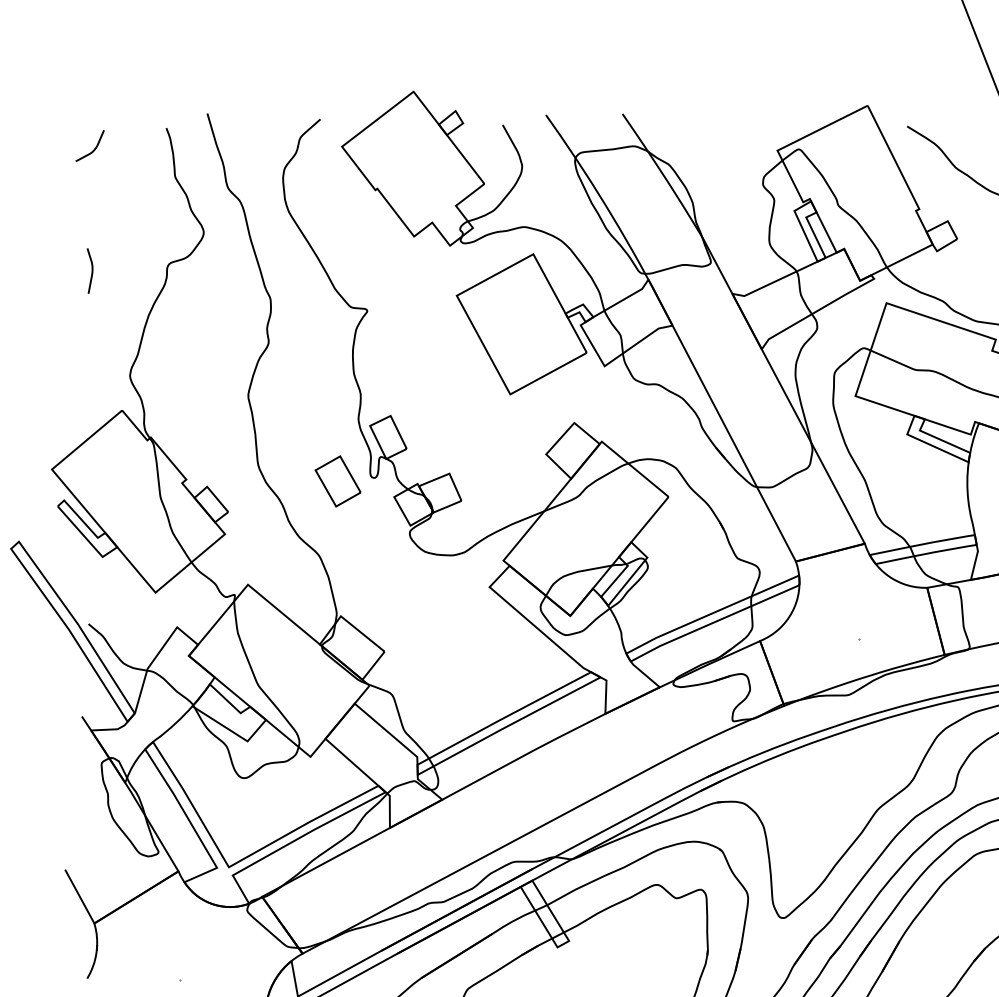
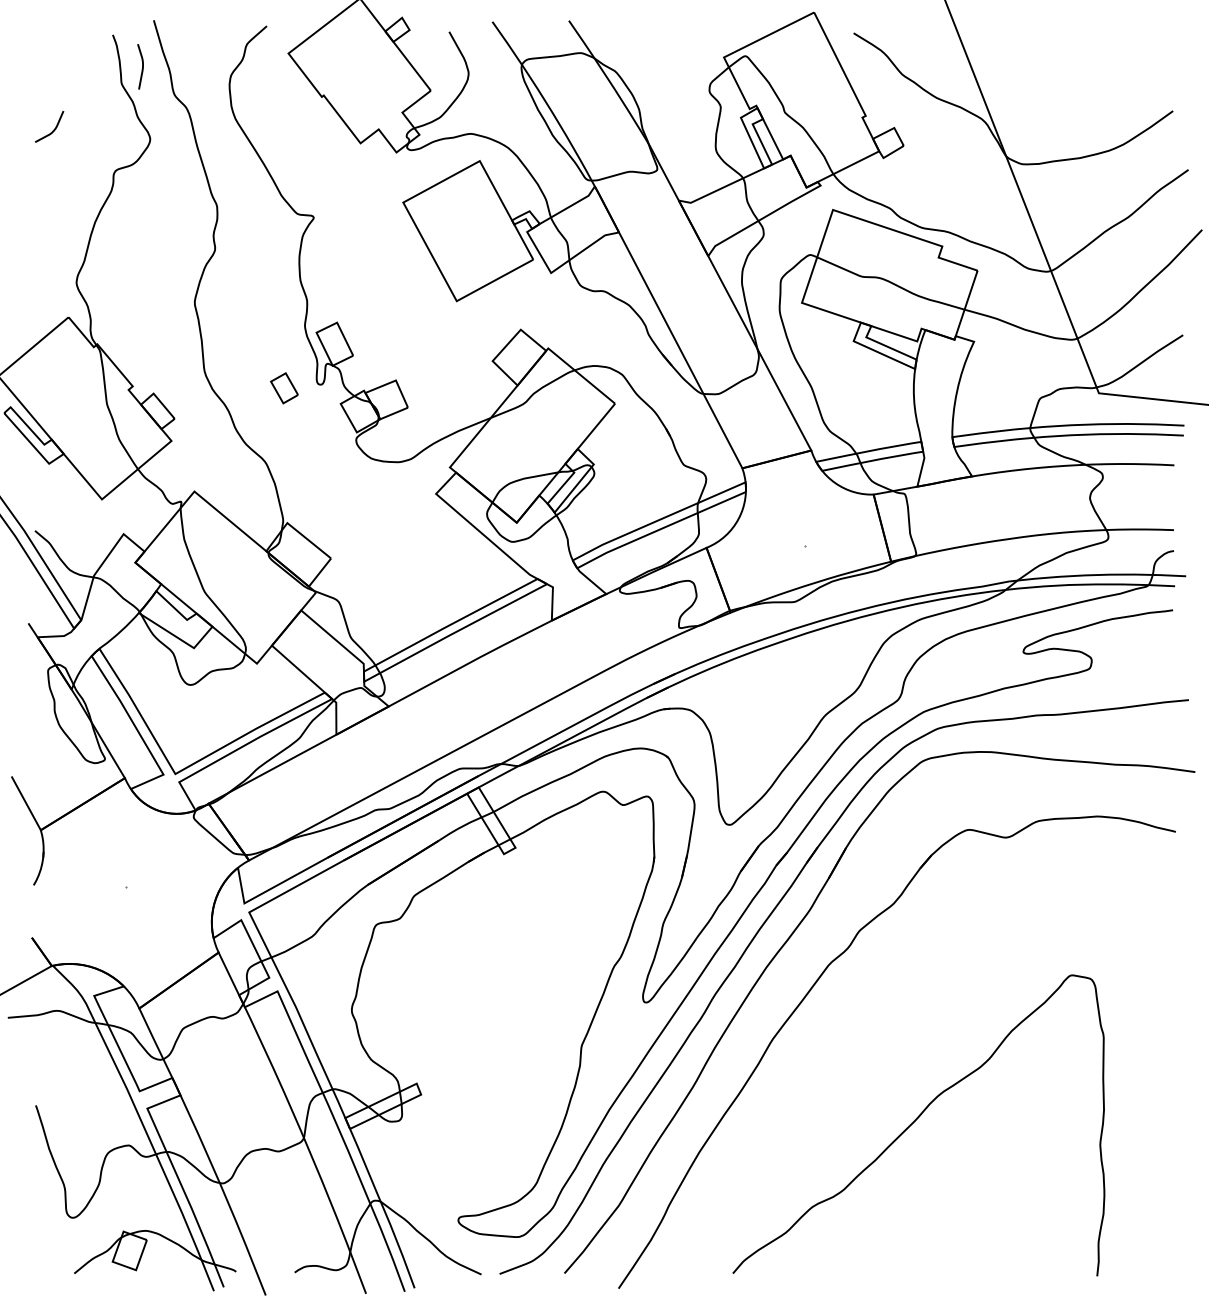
curve: (94, 148) -> (53, 129), moved
curve: (92, 270) -> (142, 66), moved
part: (338, 481) -> (284, 388), size x0.6

